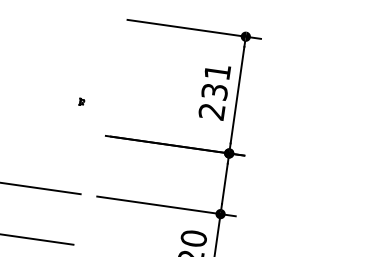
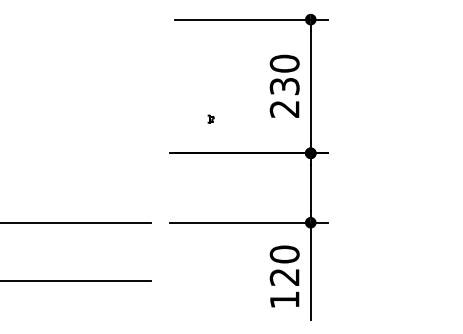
text: (217, 71) -> (284, 63), 231 -> 230
part: (81, 101) -> (210, 118), moved

